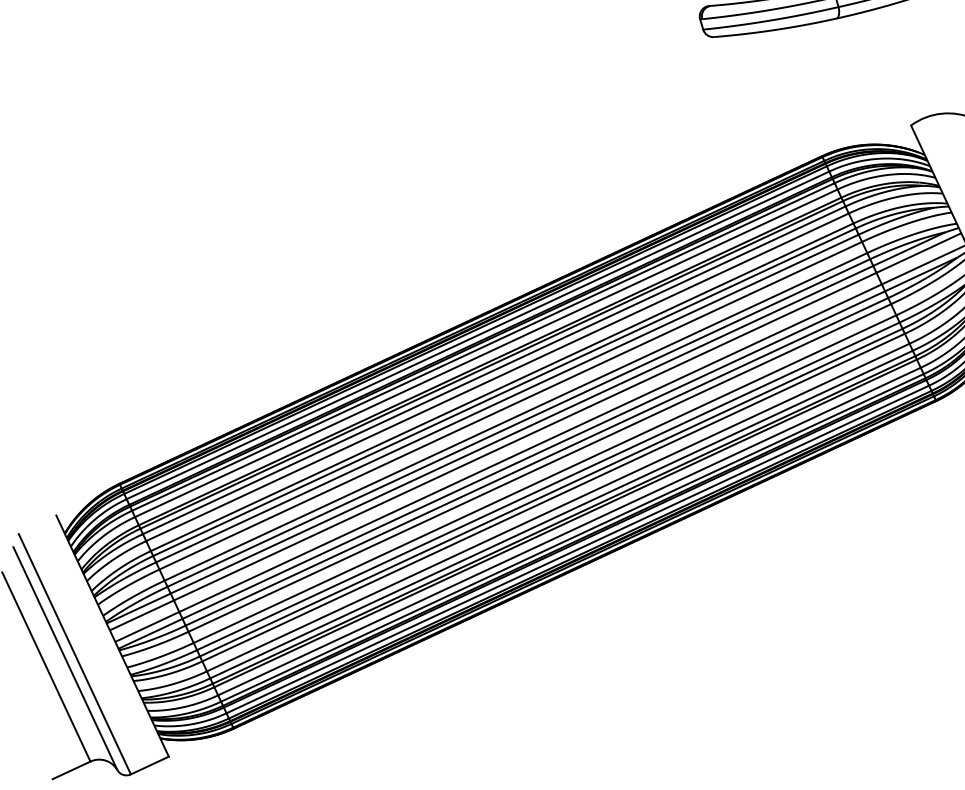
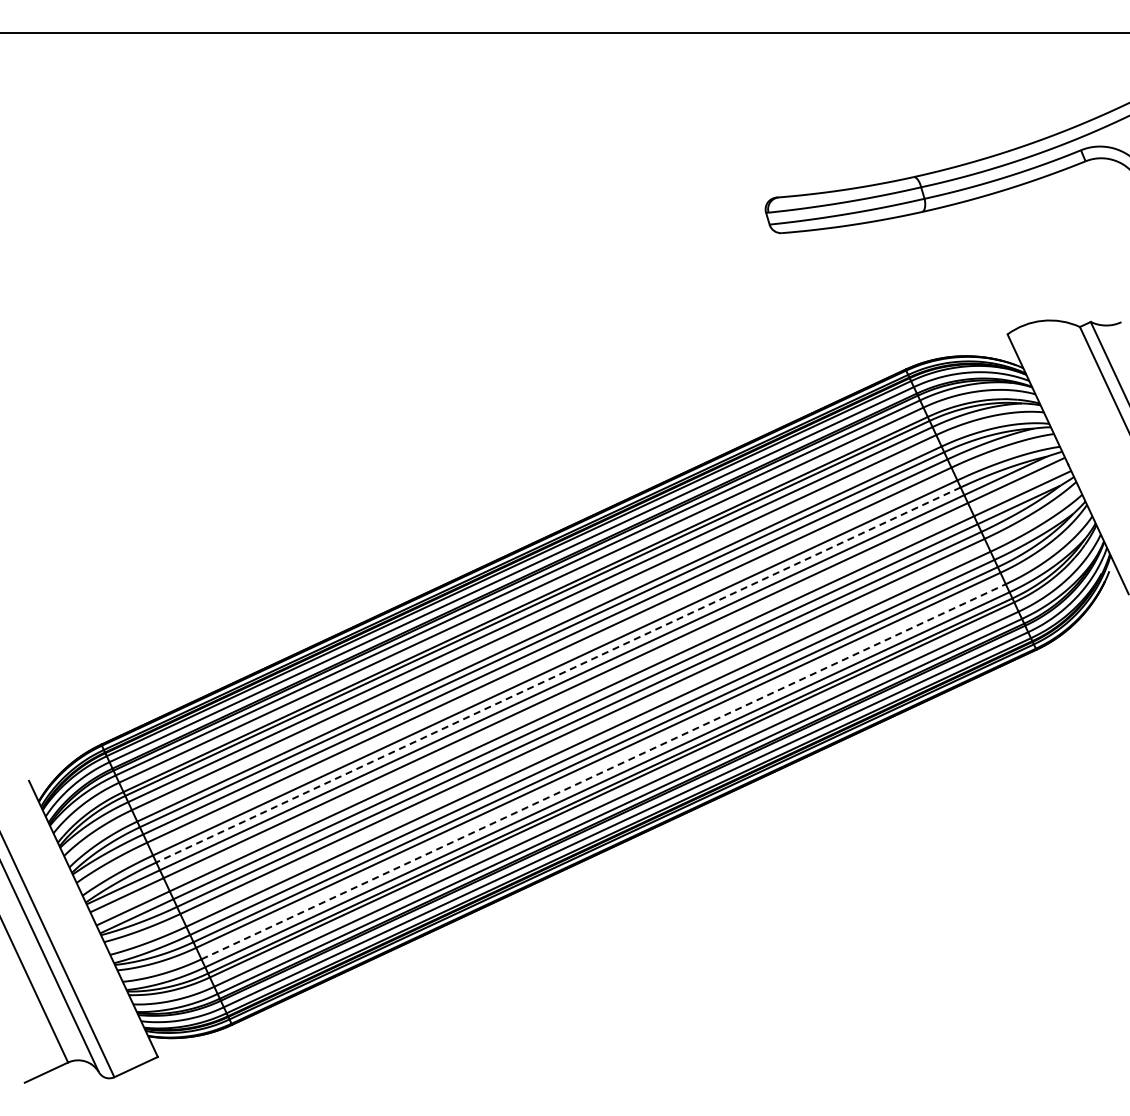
line: (518, 422) -> (558, 674), solid -> dashed
line: (558, 507) -> (603, 771), solid -> dashed

